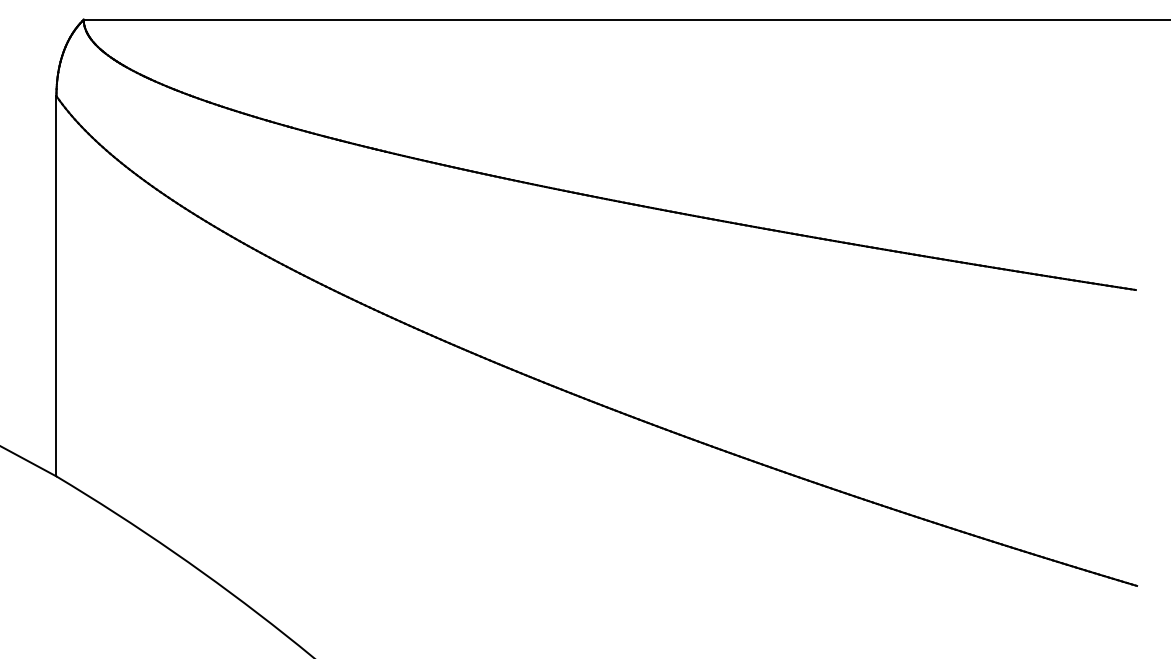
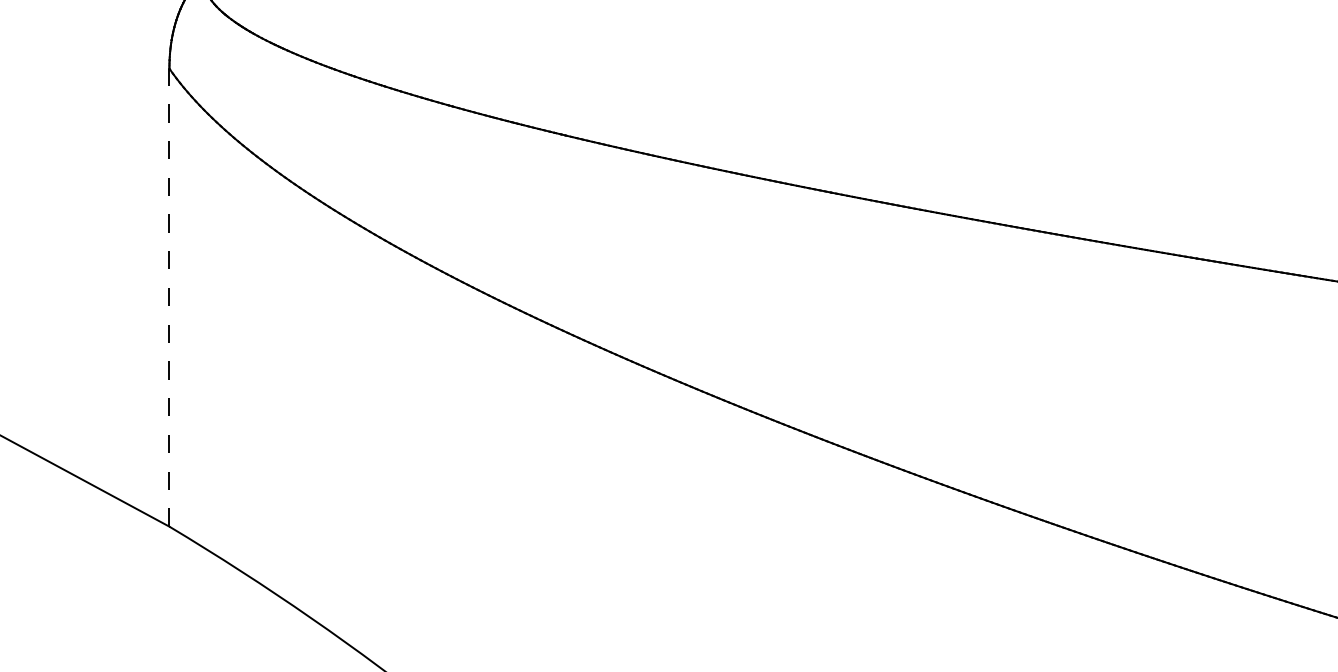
line: (56, 285) -> (169, 296), solid -> dashed

